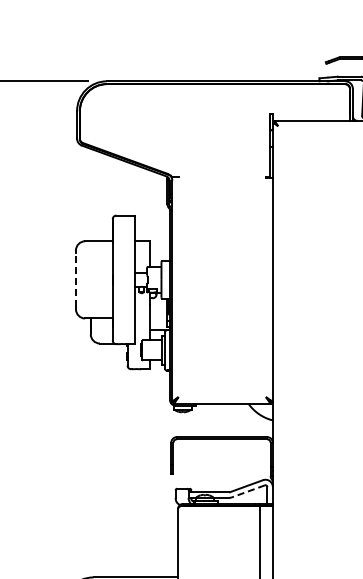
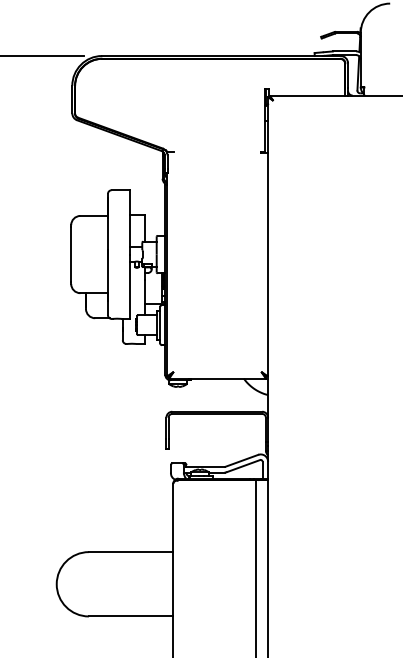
line: (76, 279) -> (71, 254), dashed -> solid
line: (248, 491) -> (243, 466), dashed -> solid

